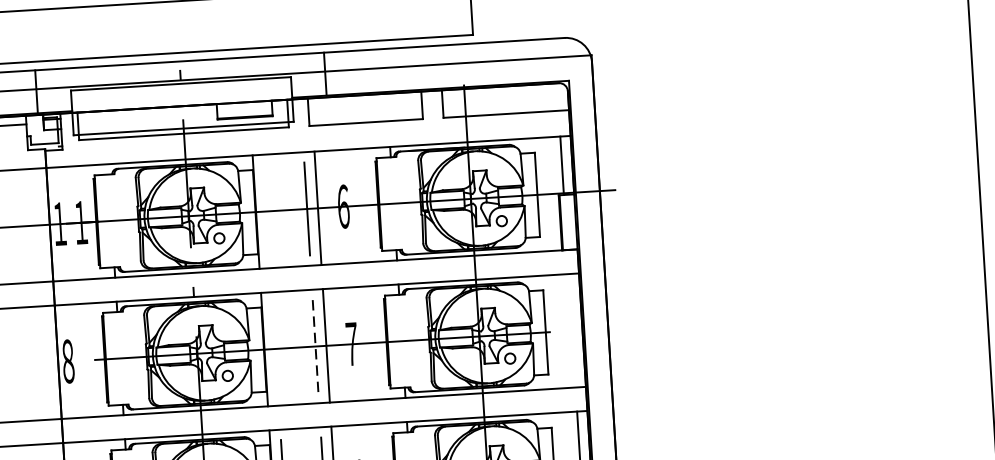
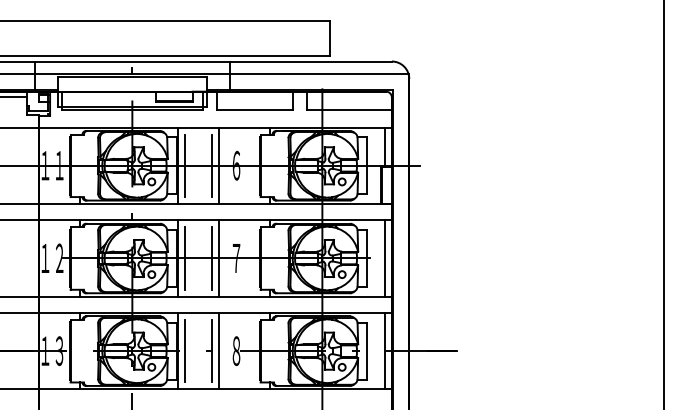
line: (266, 211) -> (184, 165), added
line: (571, 330) -> (384, 258), added
line: (314, 346) -> (211, 258), dashed -> solid
line: (274, 349) -> (184, 258), added
text: (79, 360) -> (52, 258), ８ -> １２

